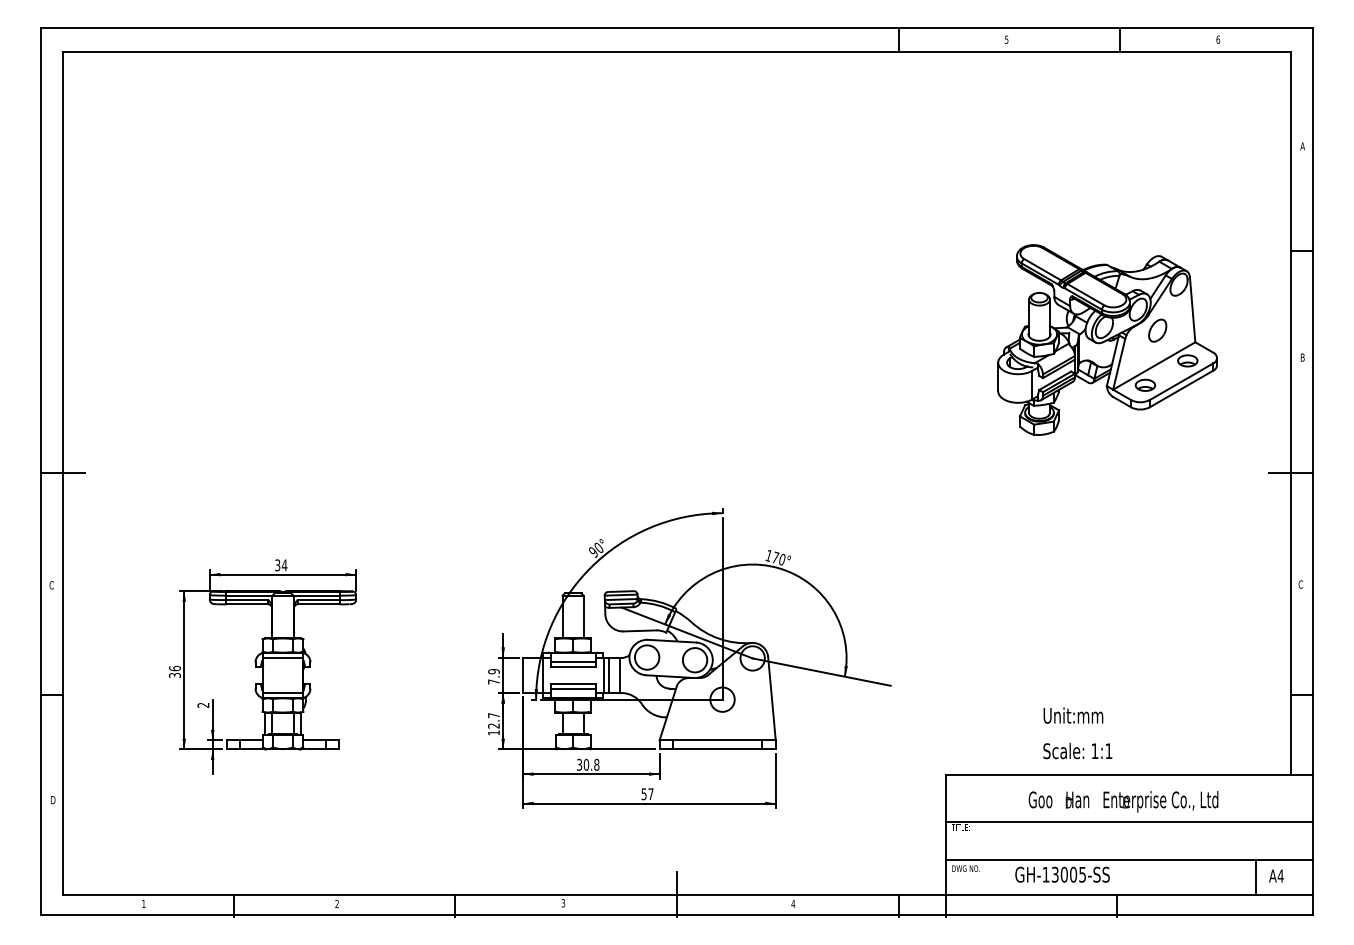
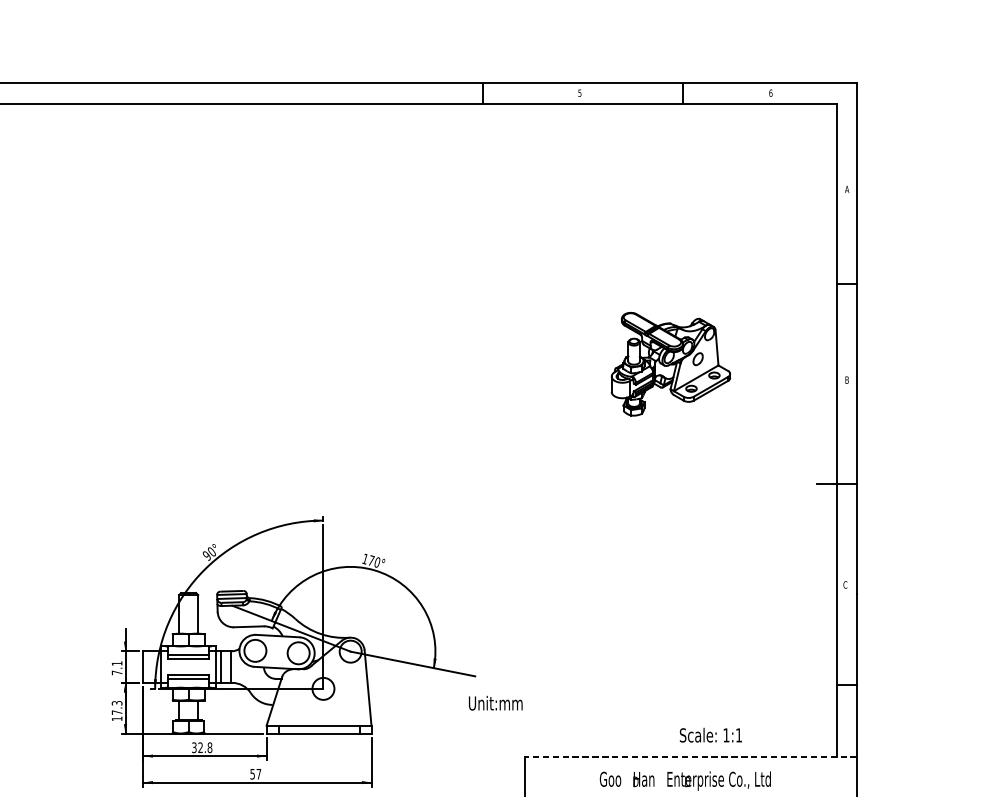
part: (1107, 339) -> (670, 363), size x0.6
text: (493, 671) -> (116, 663), 7.9 -> 7.1
text: (1073, 715) -> (495, 703), moved
text: (493, 720) -> (116, 707), 12.7 -> 17.3
text: (1077, 750) -> (710, 734), moved
text: (586, 764) -> (200, 747), 30.8 -> 32.8
line: (1129, 775) -> (690, 757), solid -> dashed

